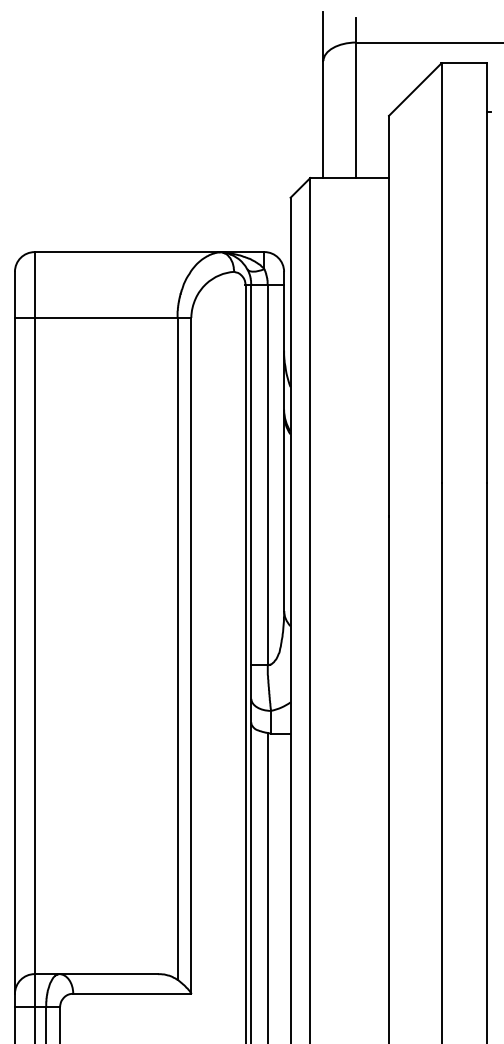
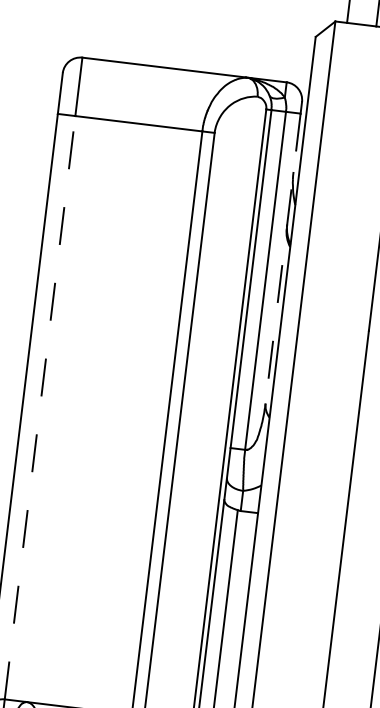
line: (284, 448) -> (283, 259), solid -> dashed
line: (34, 645) -> (39, 407), solid -> dashed

